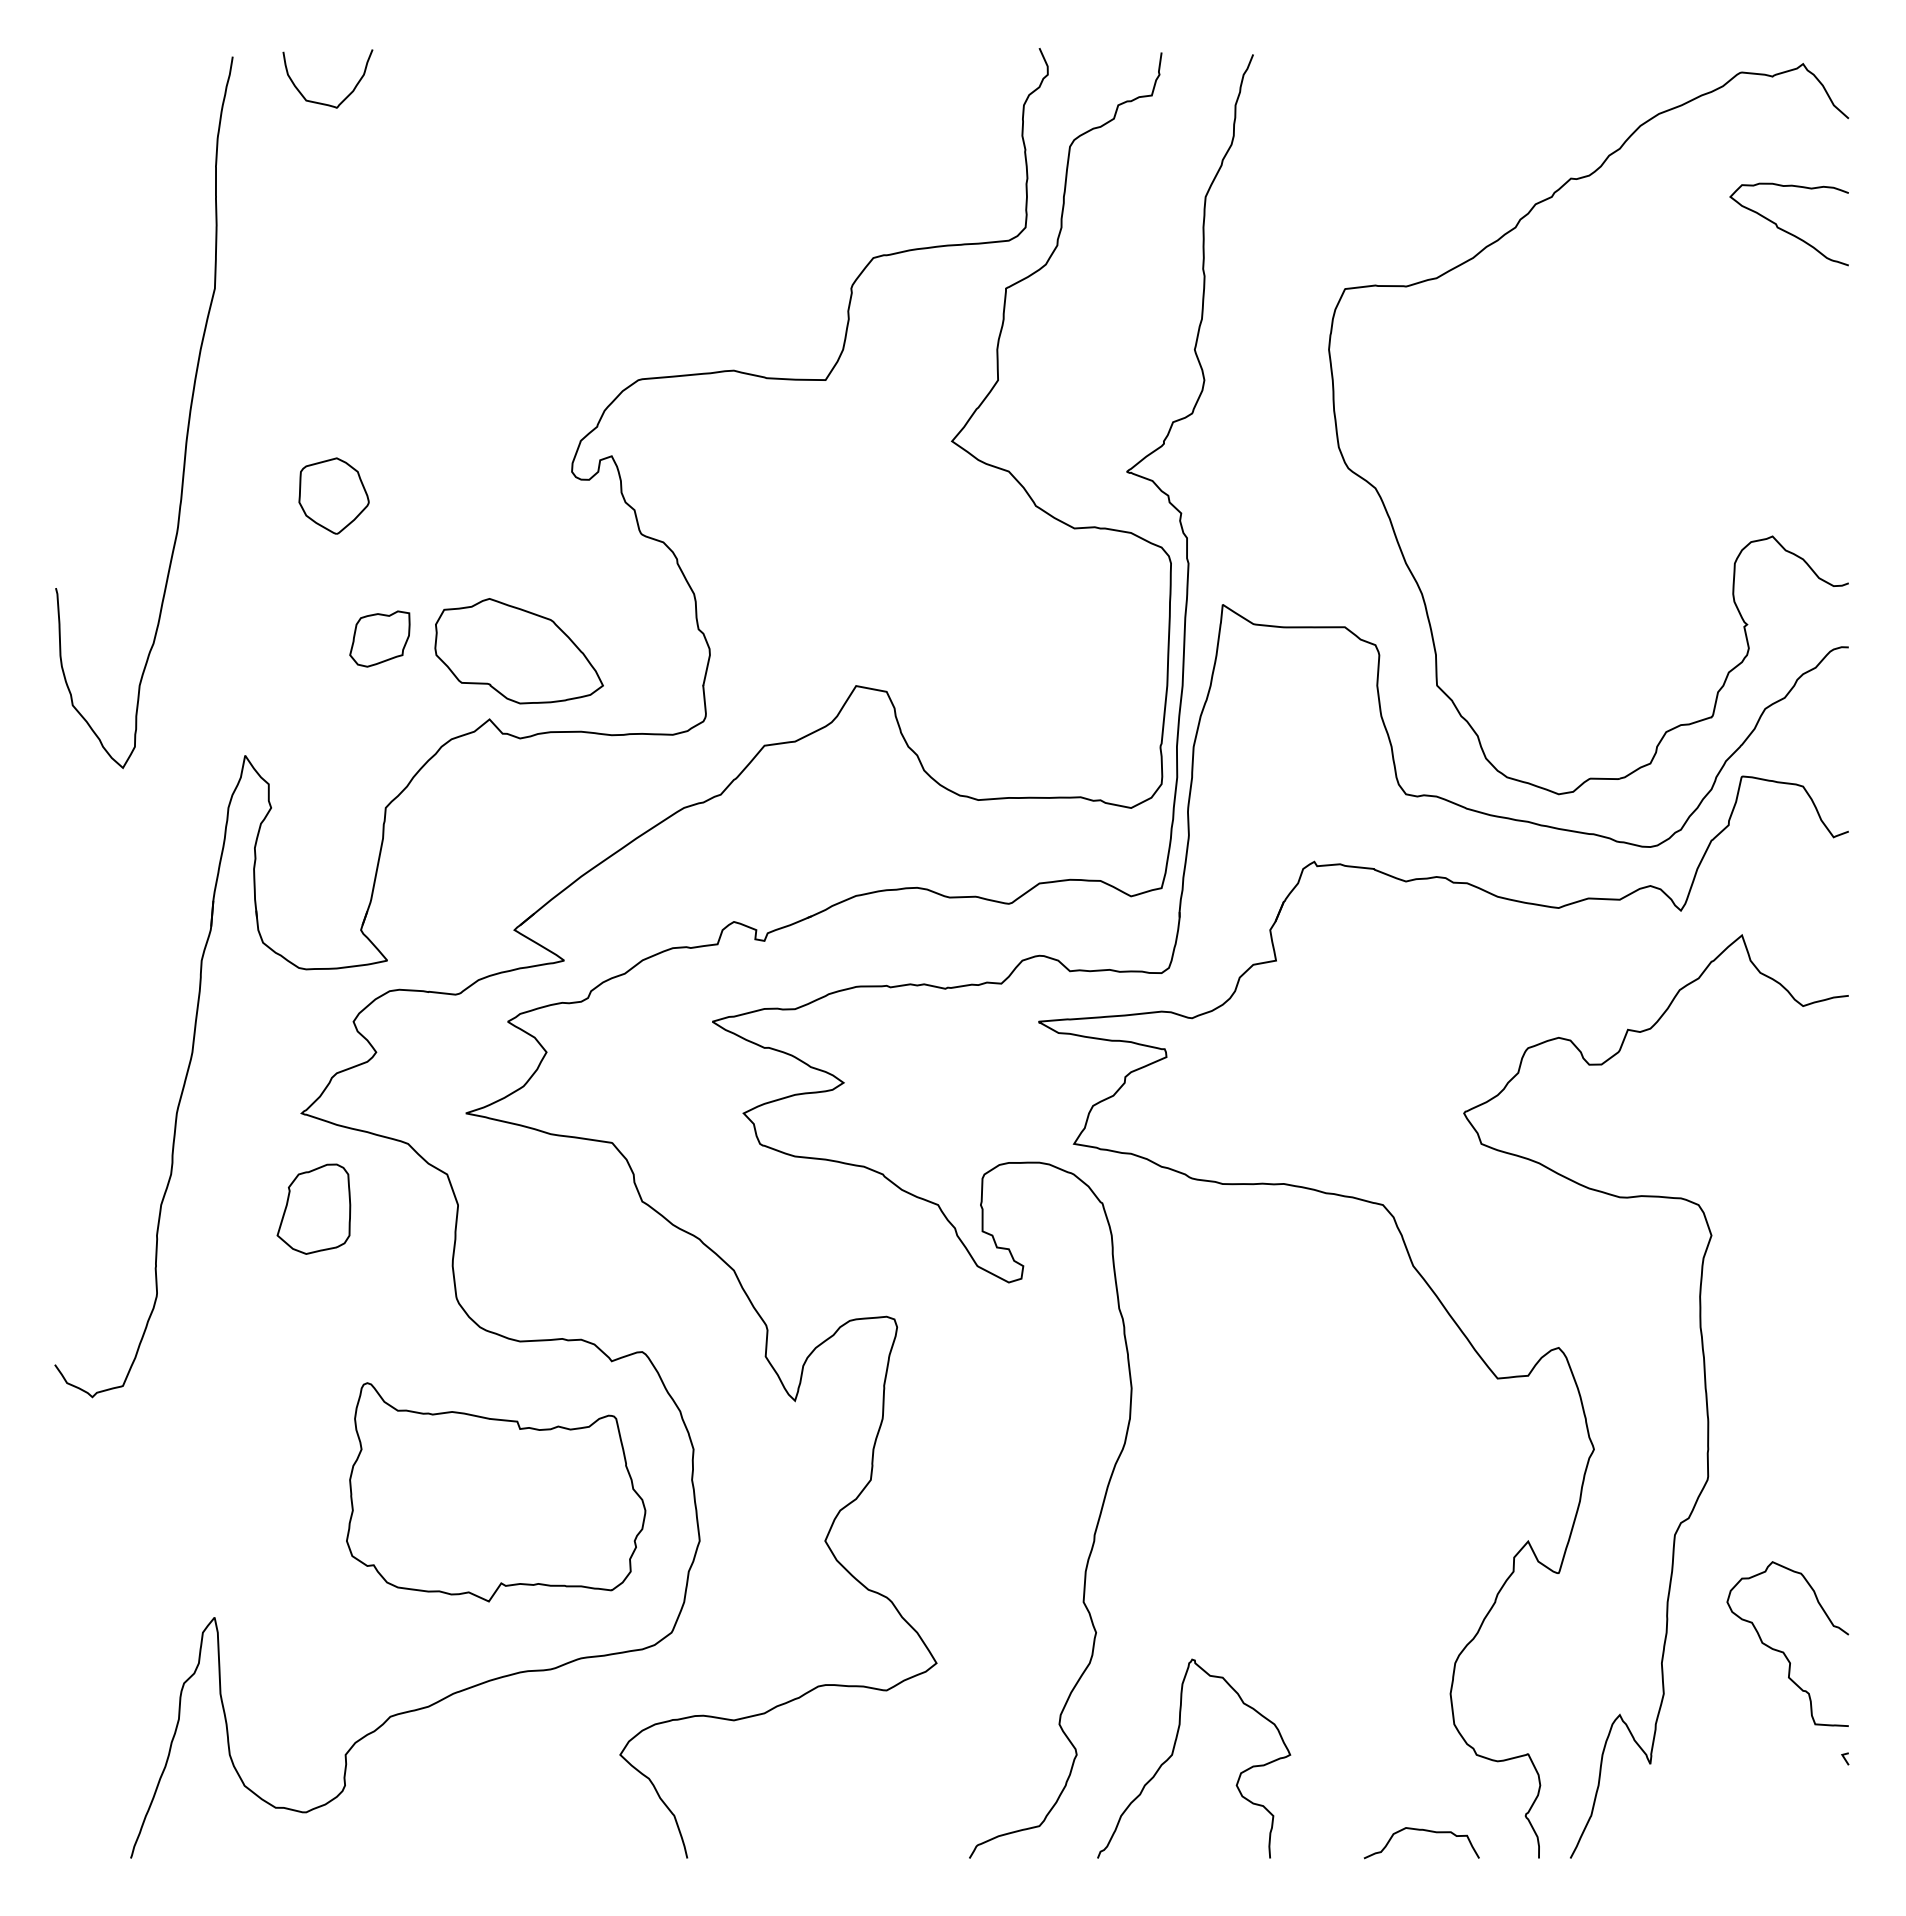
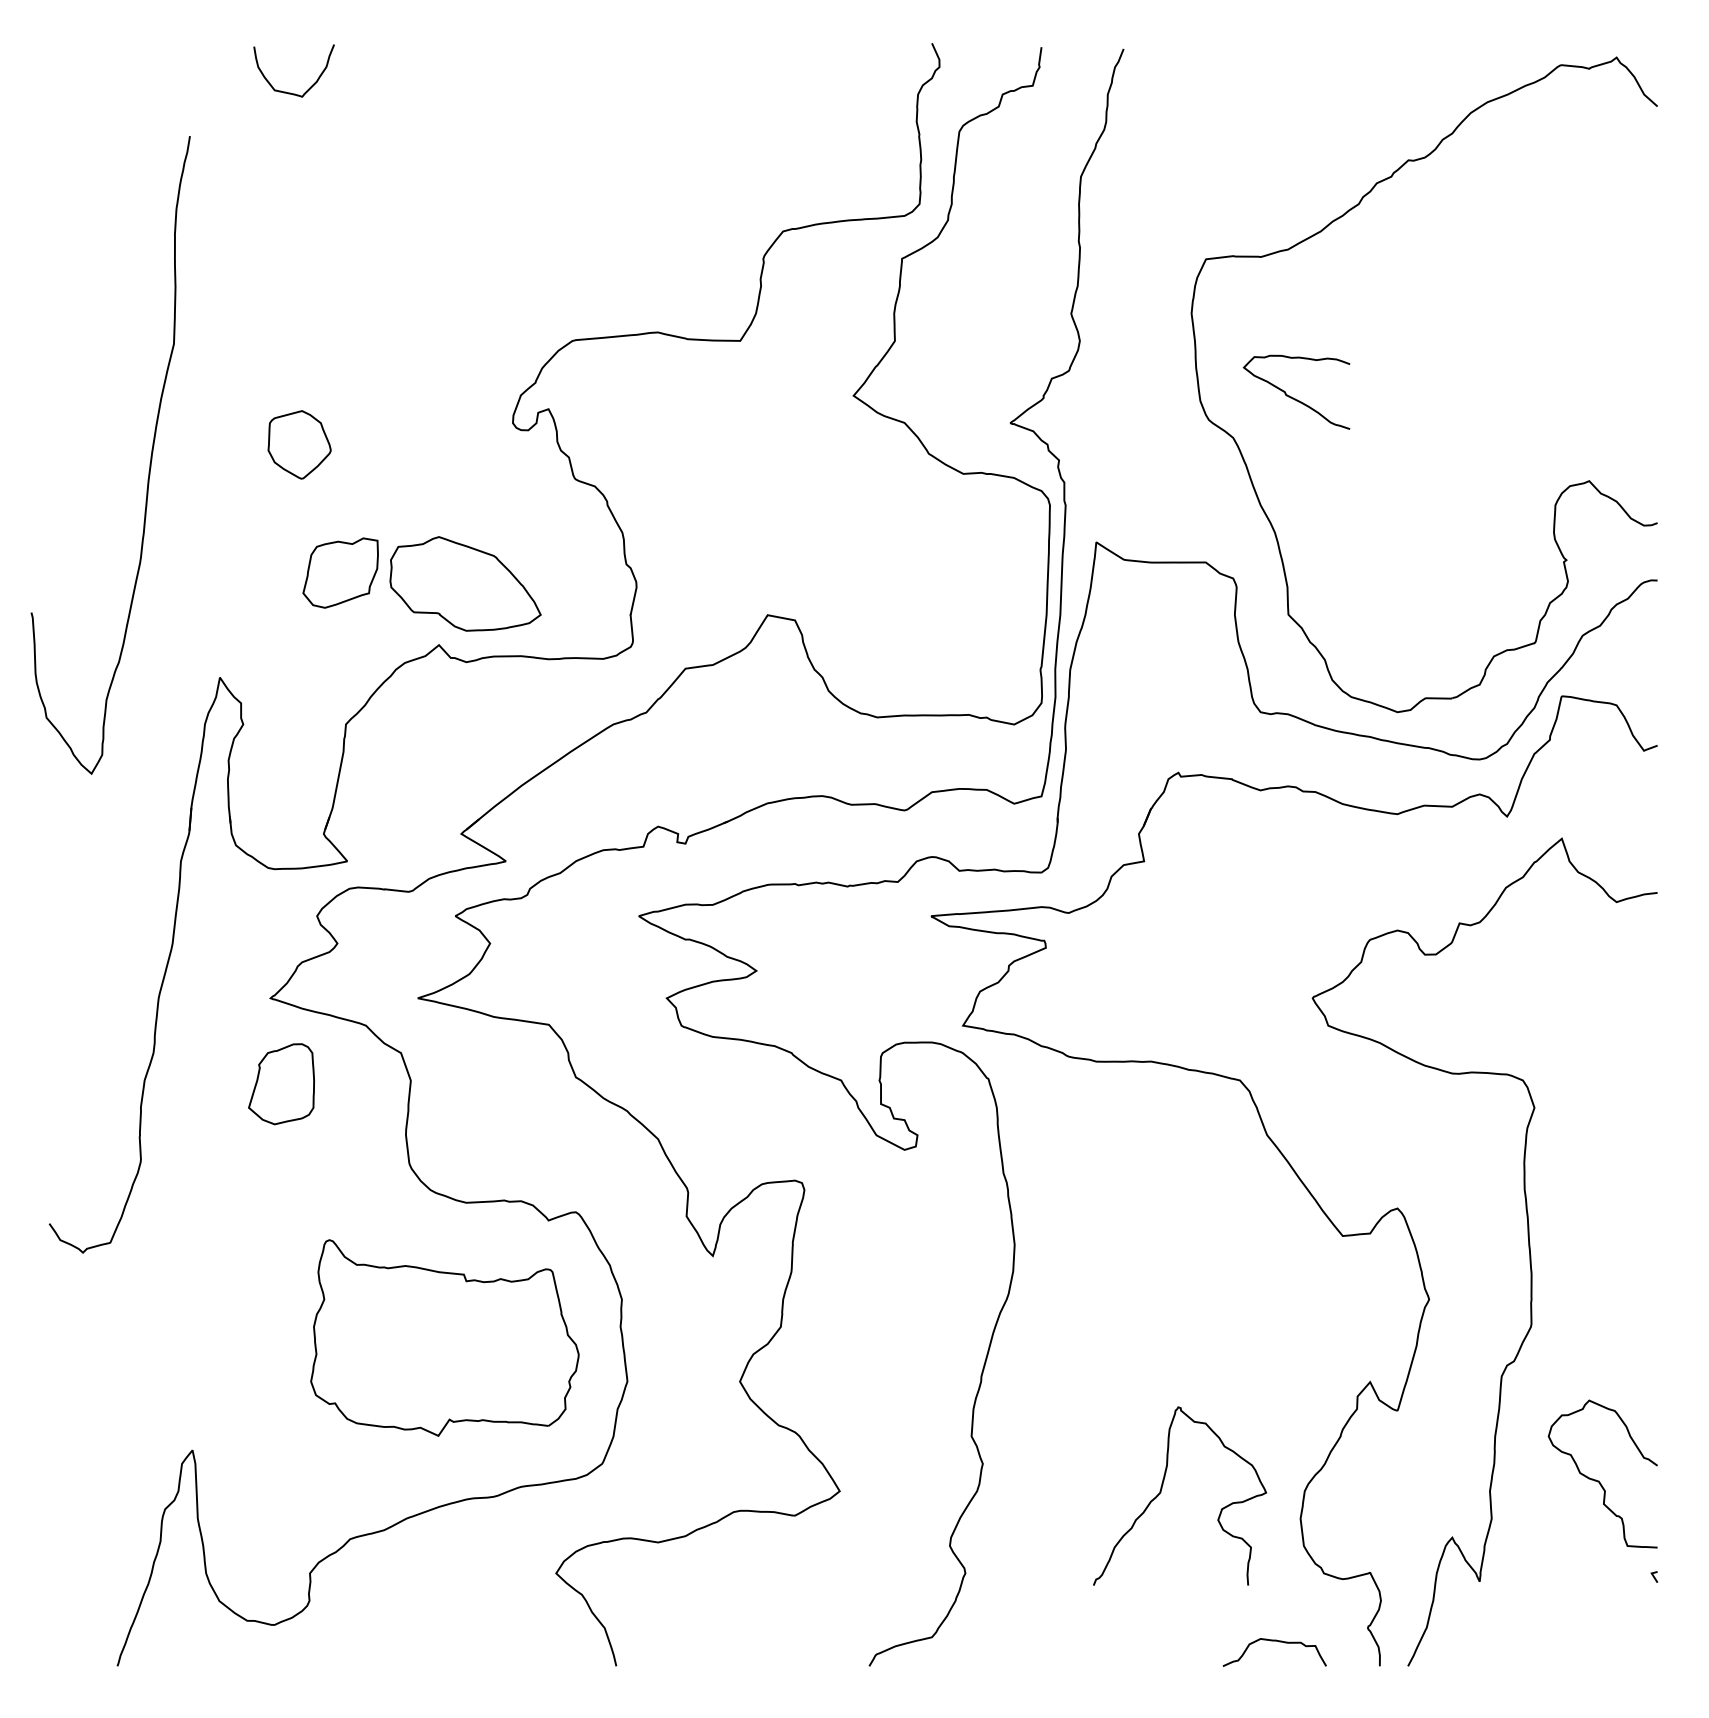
curve: (1786, 230) -> (1294, 397), moved
curve: (188, 416) -> (150, 458), moved
part: (379, 638) -> (340, 572), size x1.4
curve: (1173, 1754) -> (1161, 1492), moved

